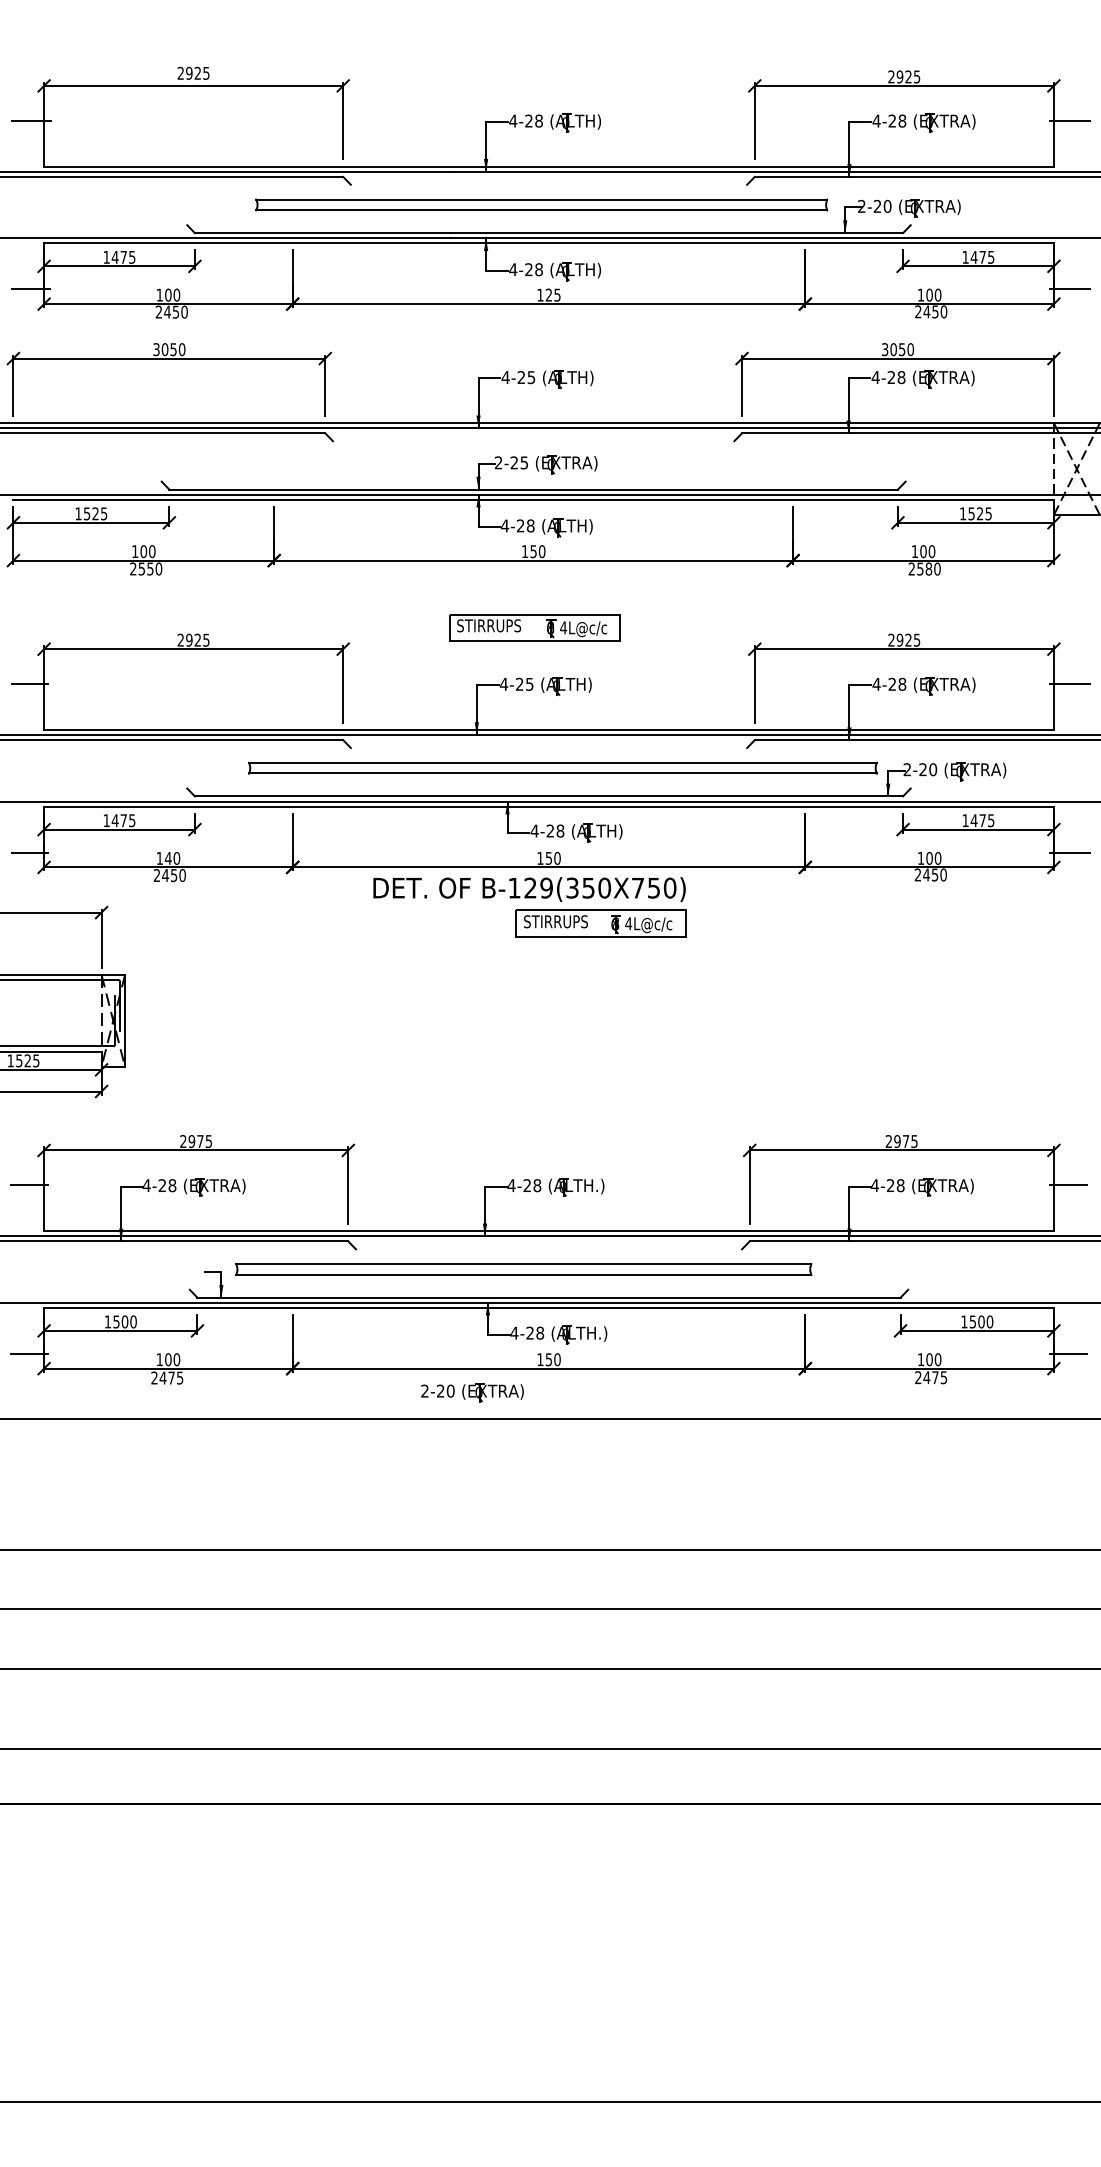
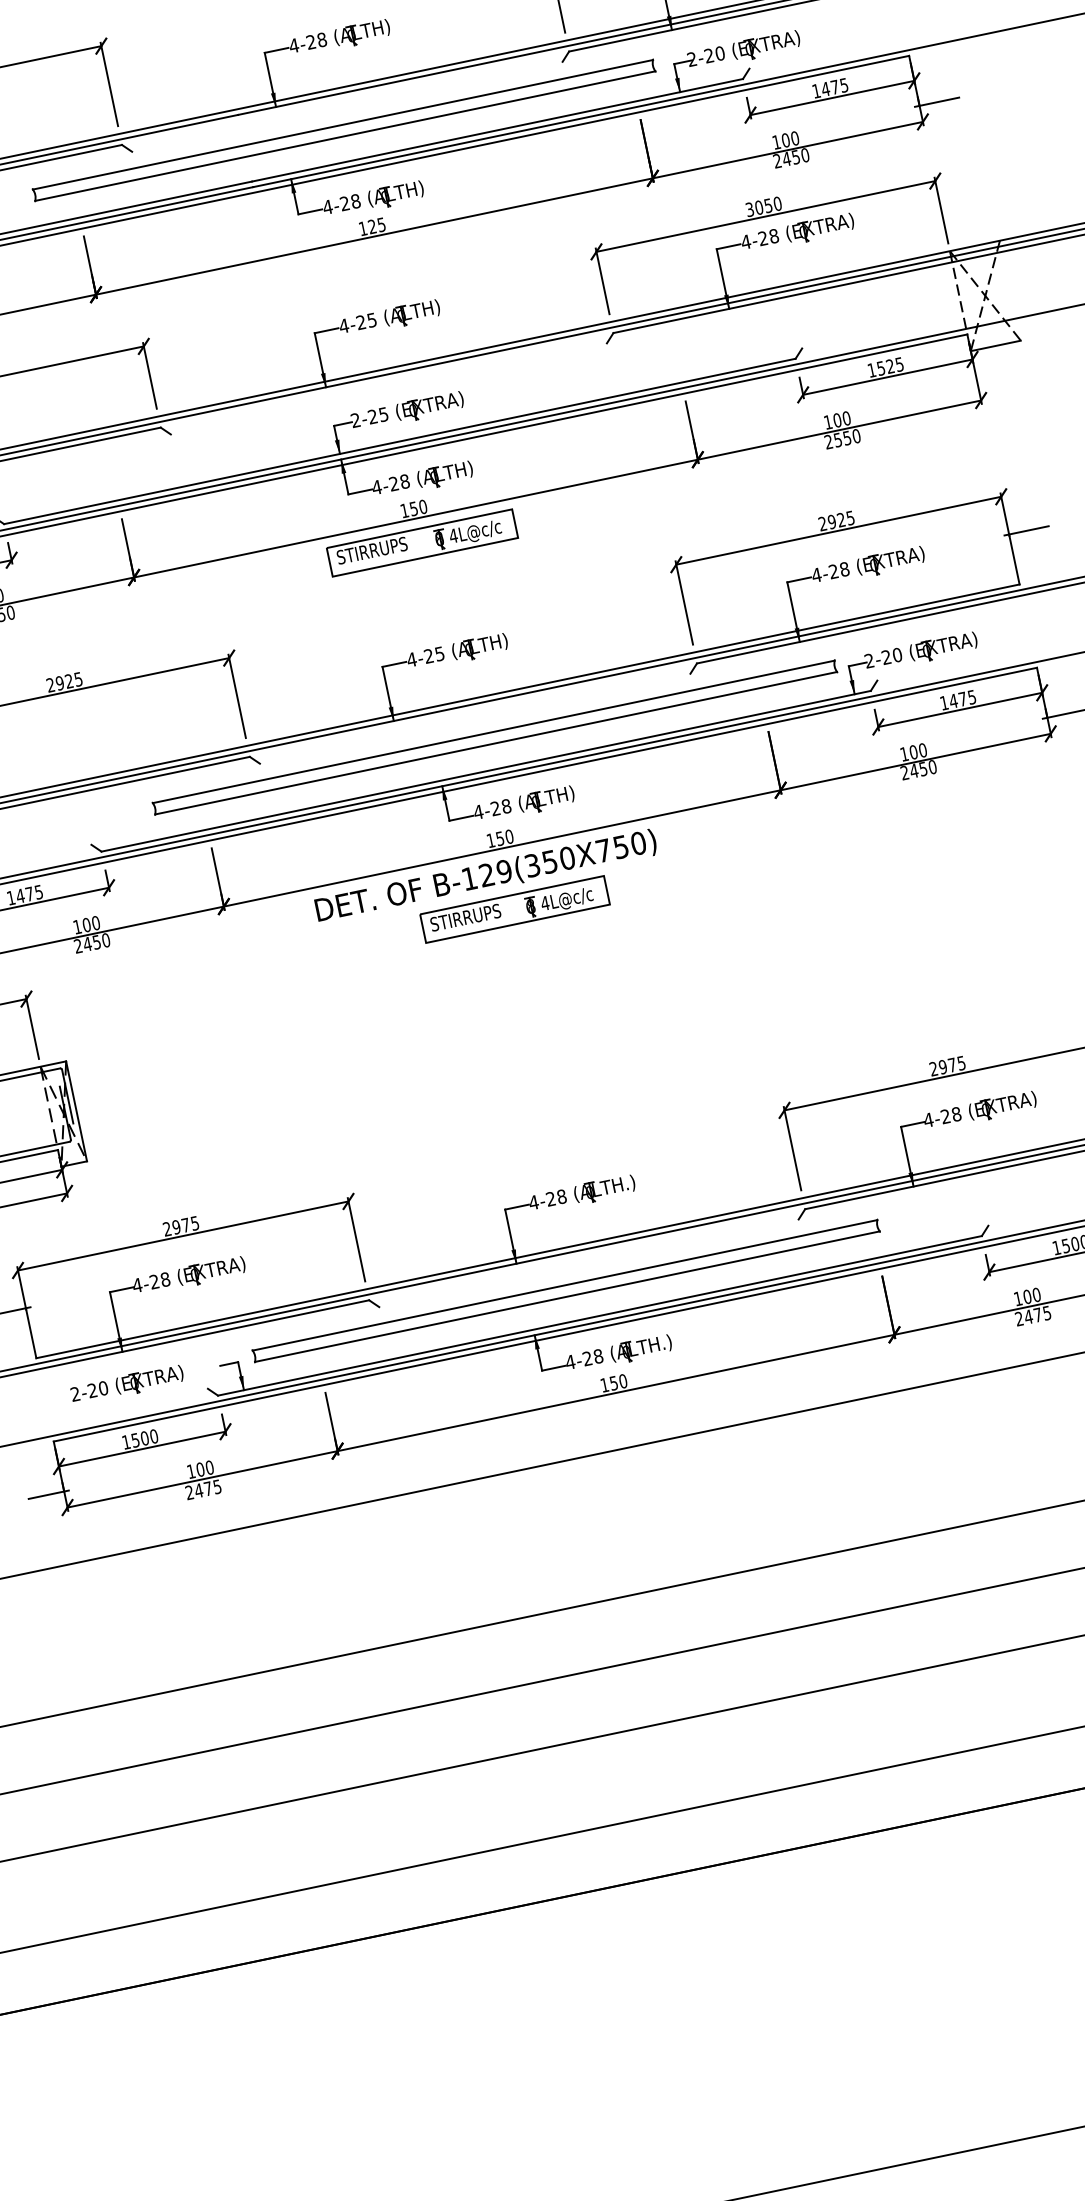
text: (928, 568) -> (846, 437), 2580 -> 2550
part: (534, 627) -> (421, 542), moved
text: (167, 857) -> (85, 924), 140 -> 100
part: (600, 923) -> (514, 909), moved
part: (472, 1392) -> (127, 1384), moved

